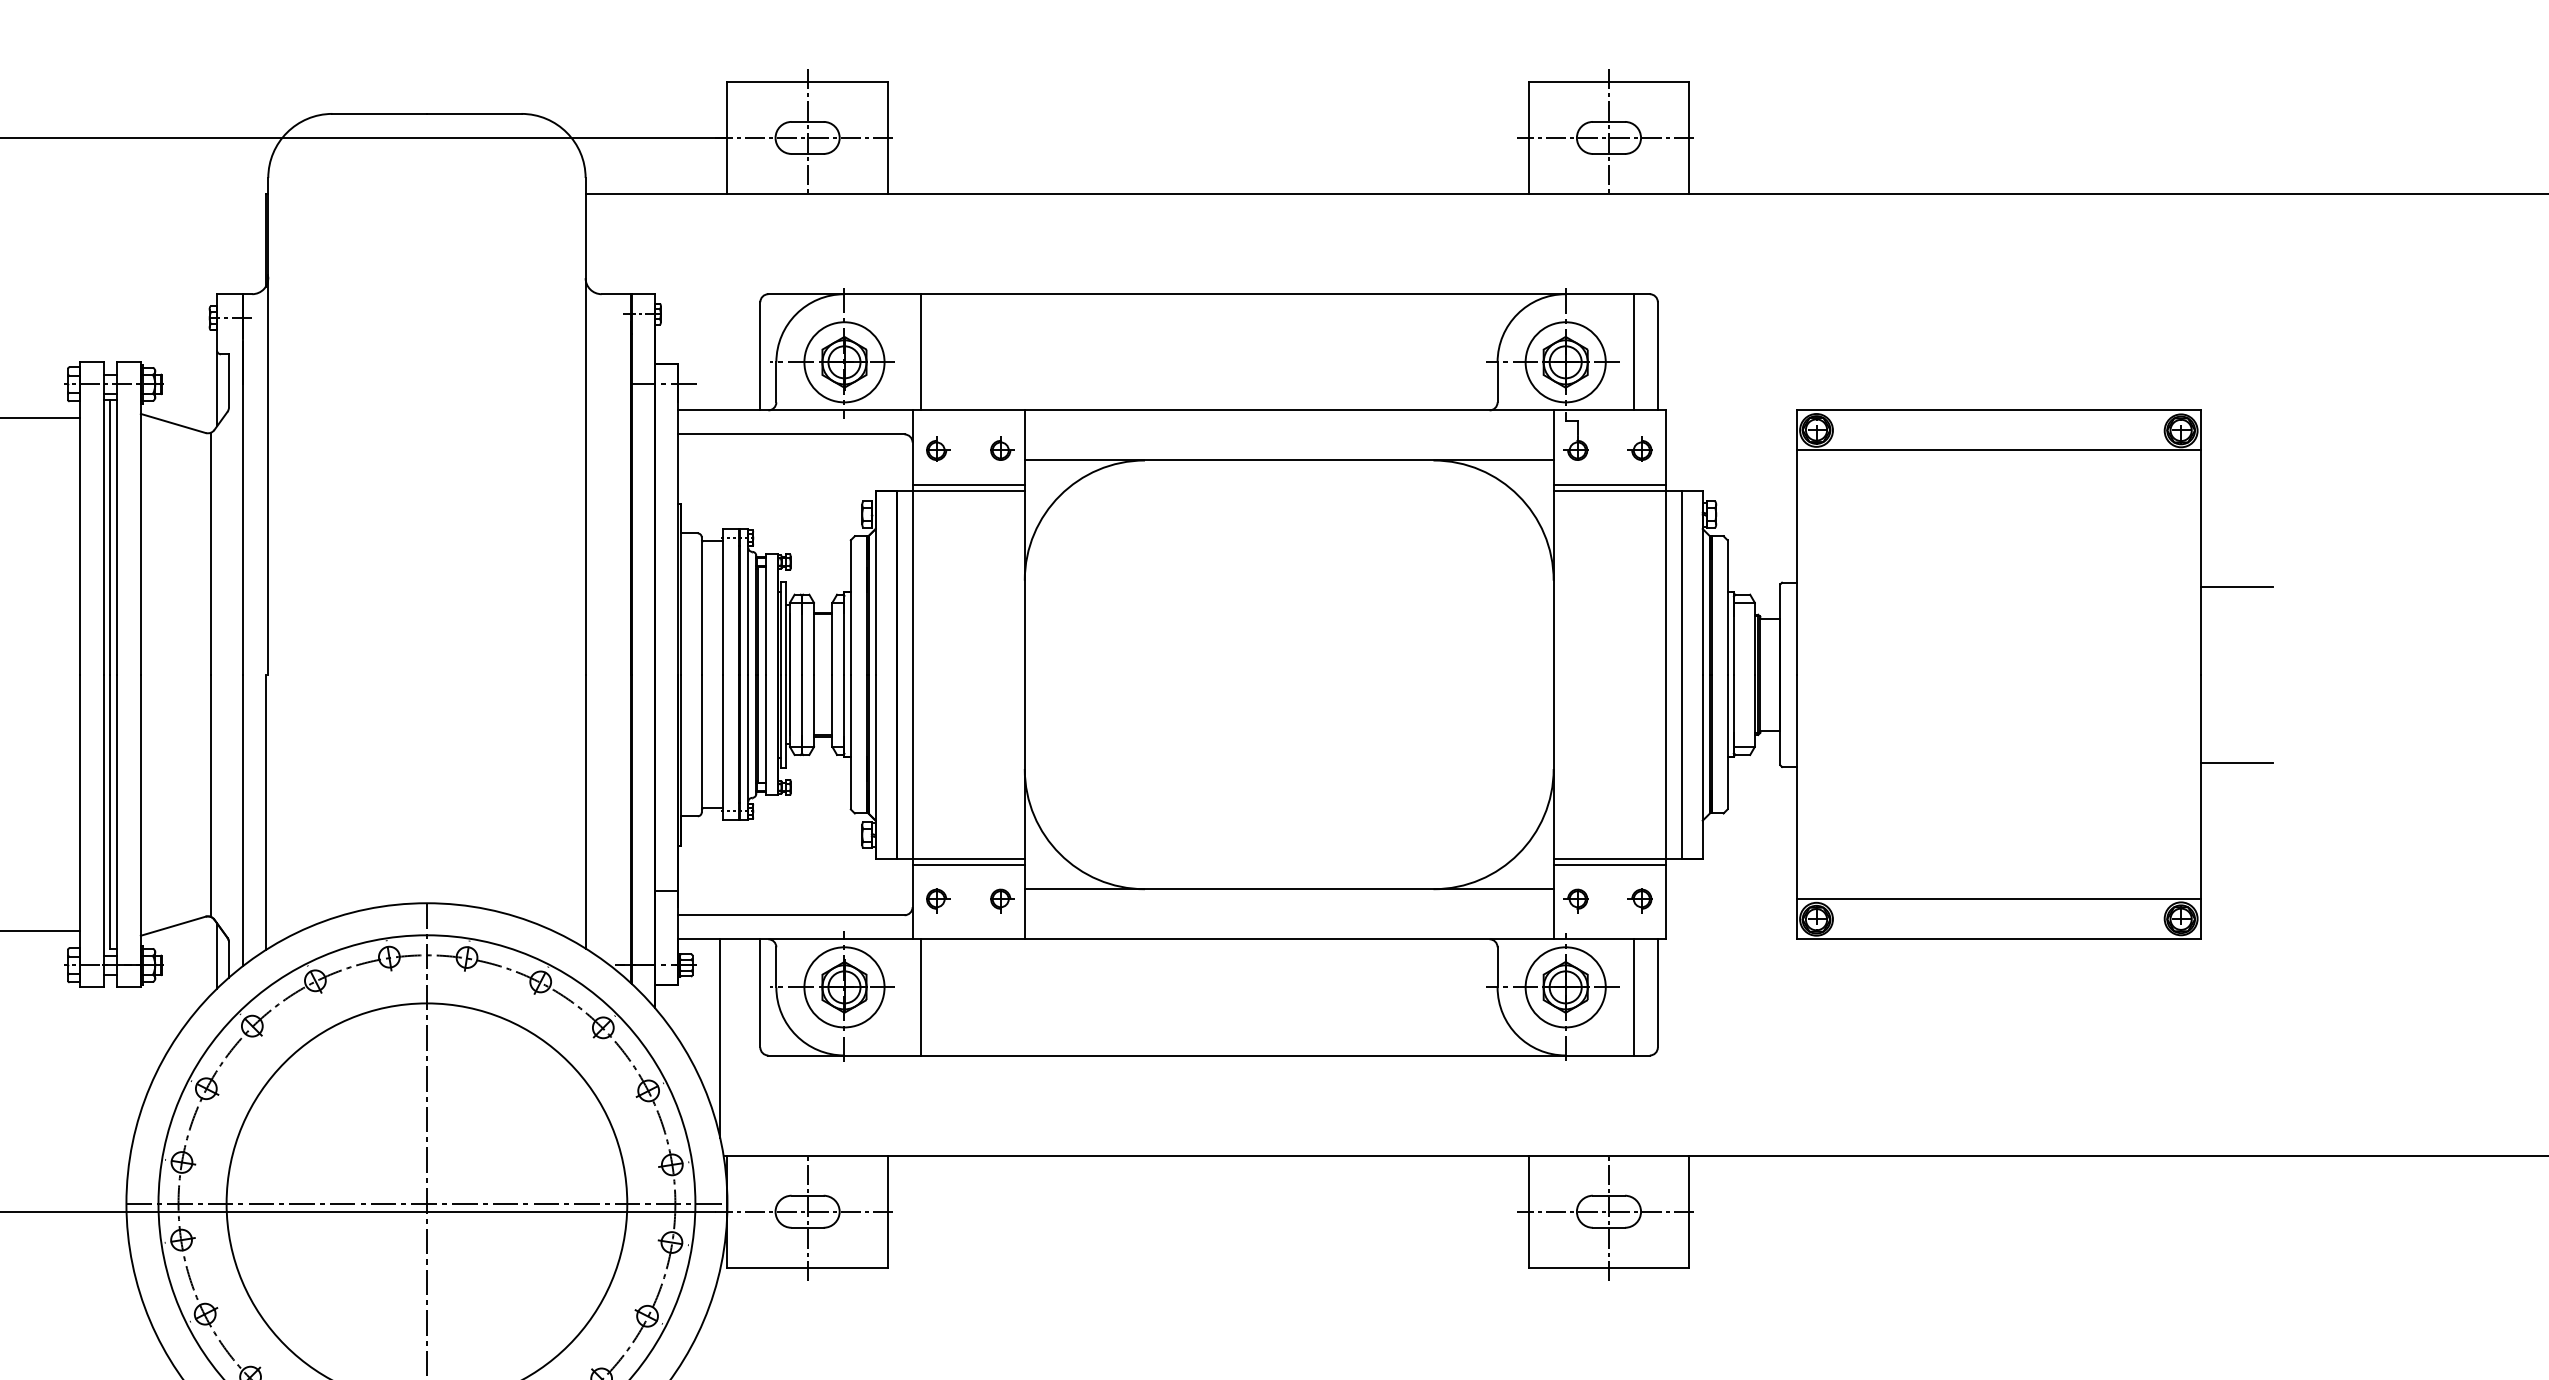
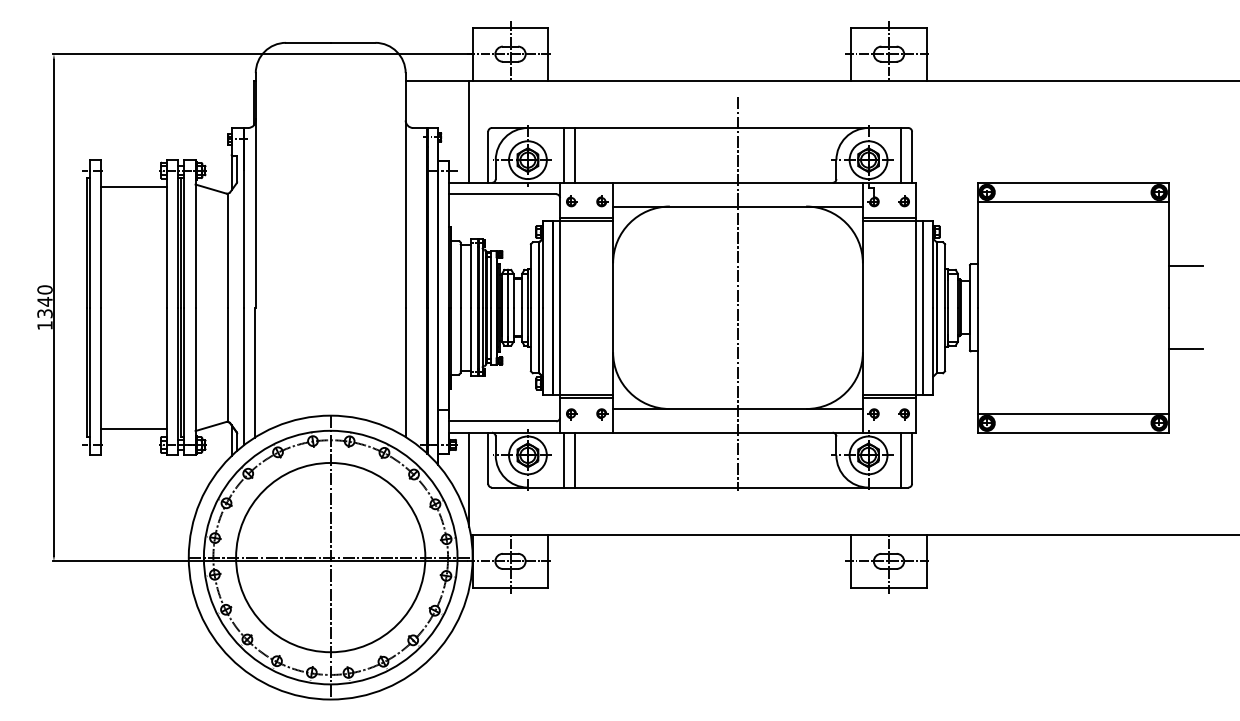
line: (720, 301) -> (469, 131), added
line: (945, 352) -> (575, 155), added
line: (1290, 646) -> (738, 294), added
line: (945, 996) -> (575, 459), added

